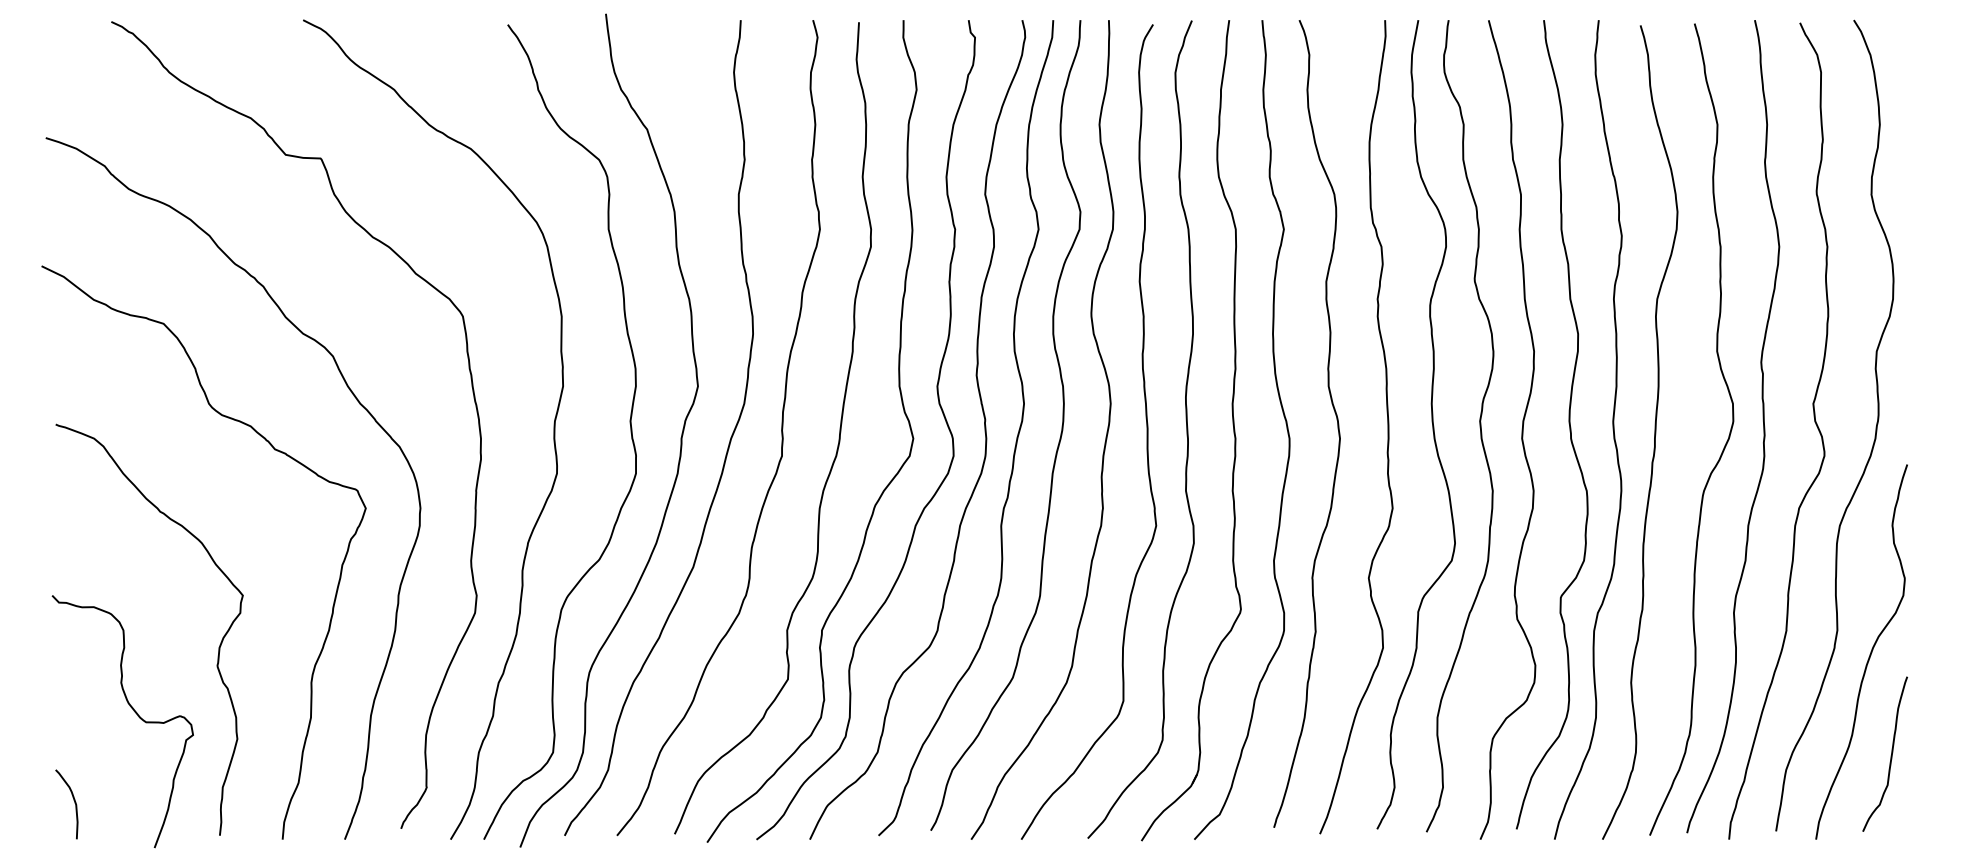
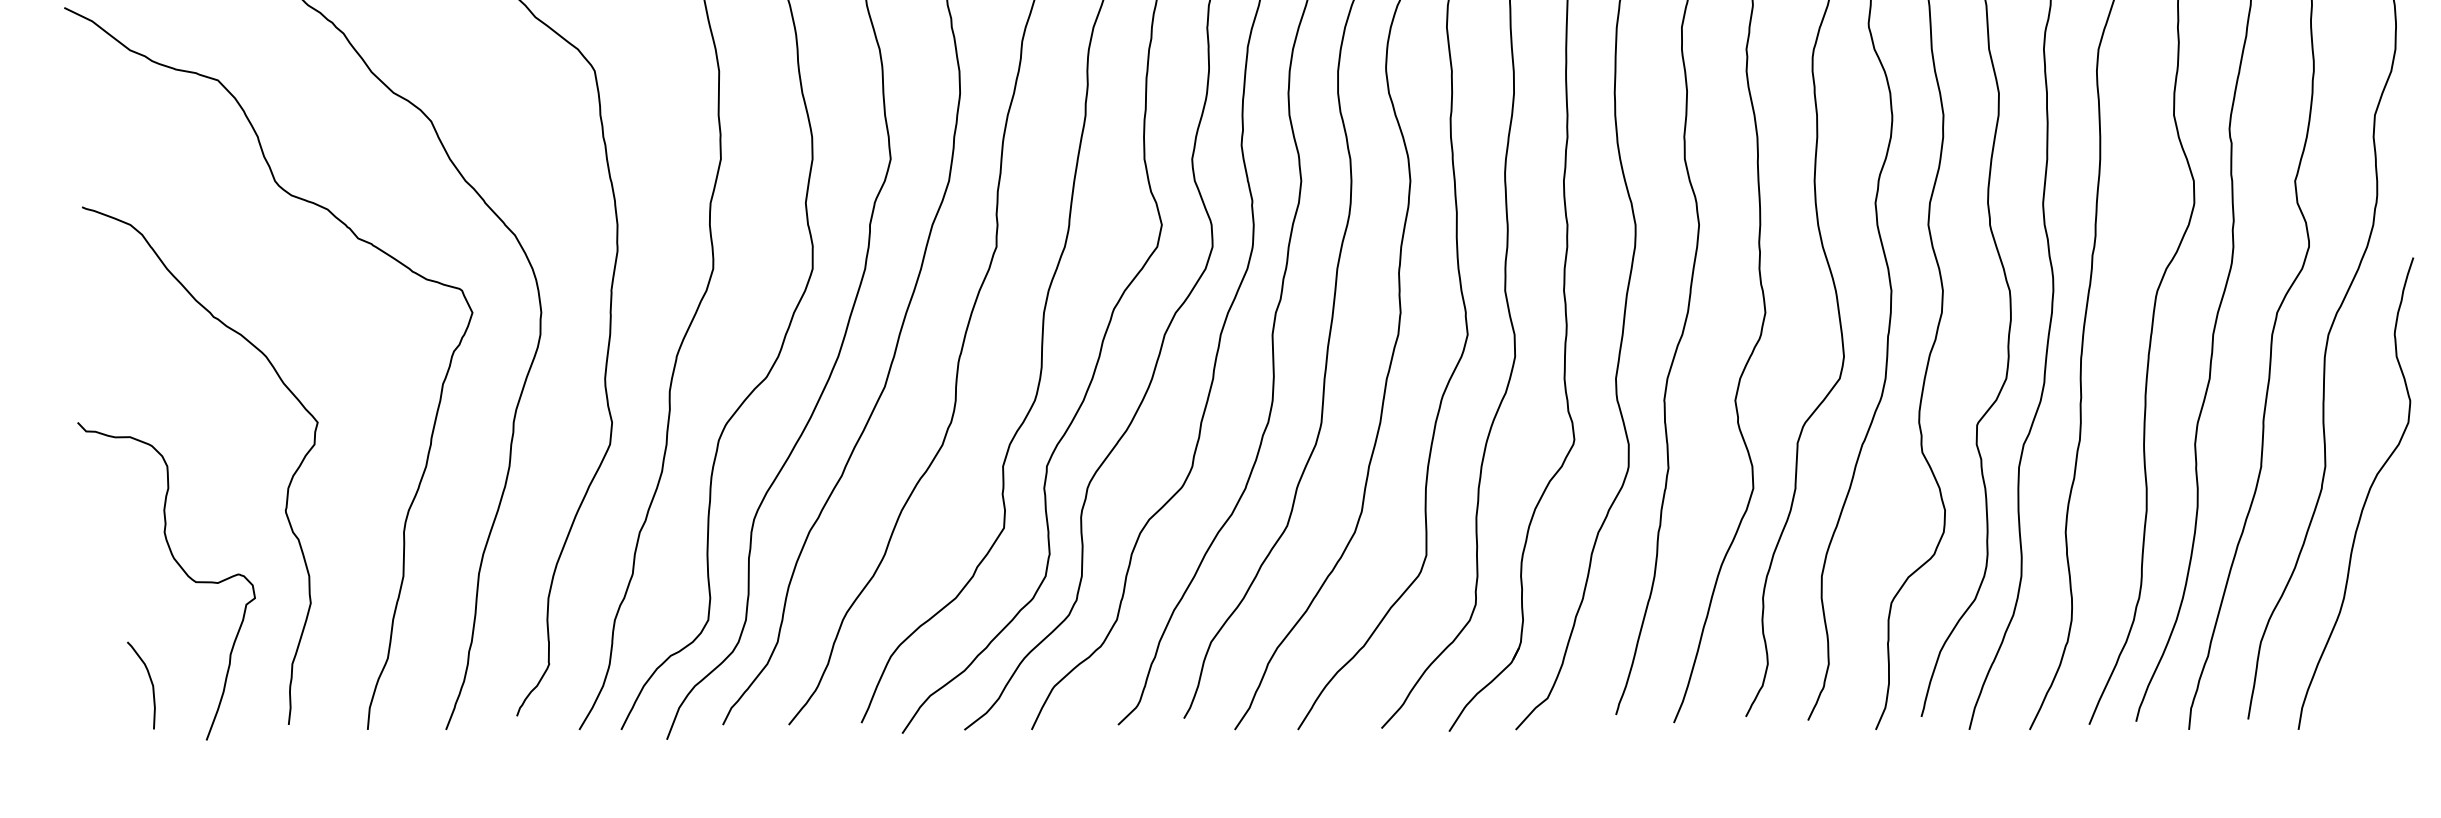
curve: (1890, 755) -> (2392, 623), removed
curve: (73, 800) -> (149, 680), moved

